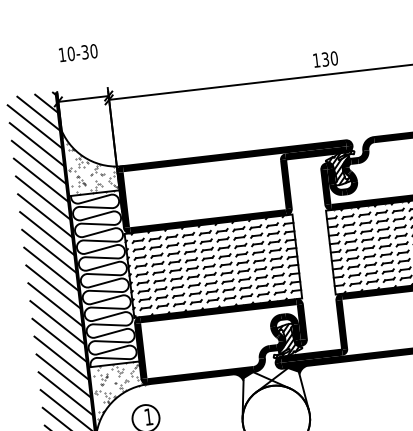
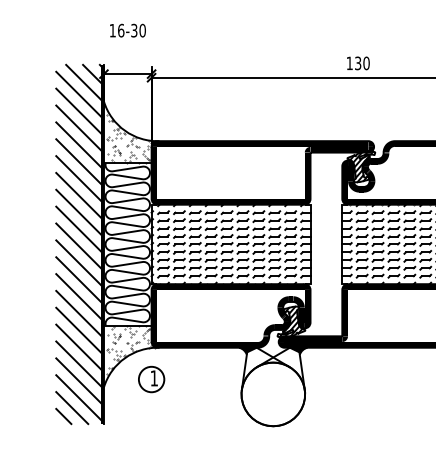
text: (71, 53) -> (121, 30), 10-30 -> 16-30

